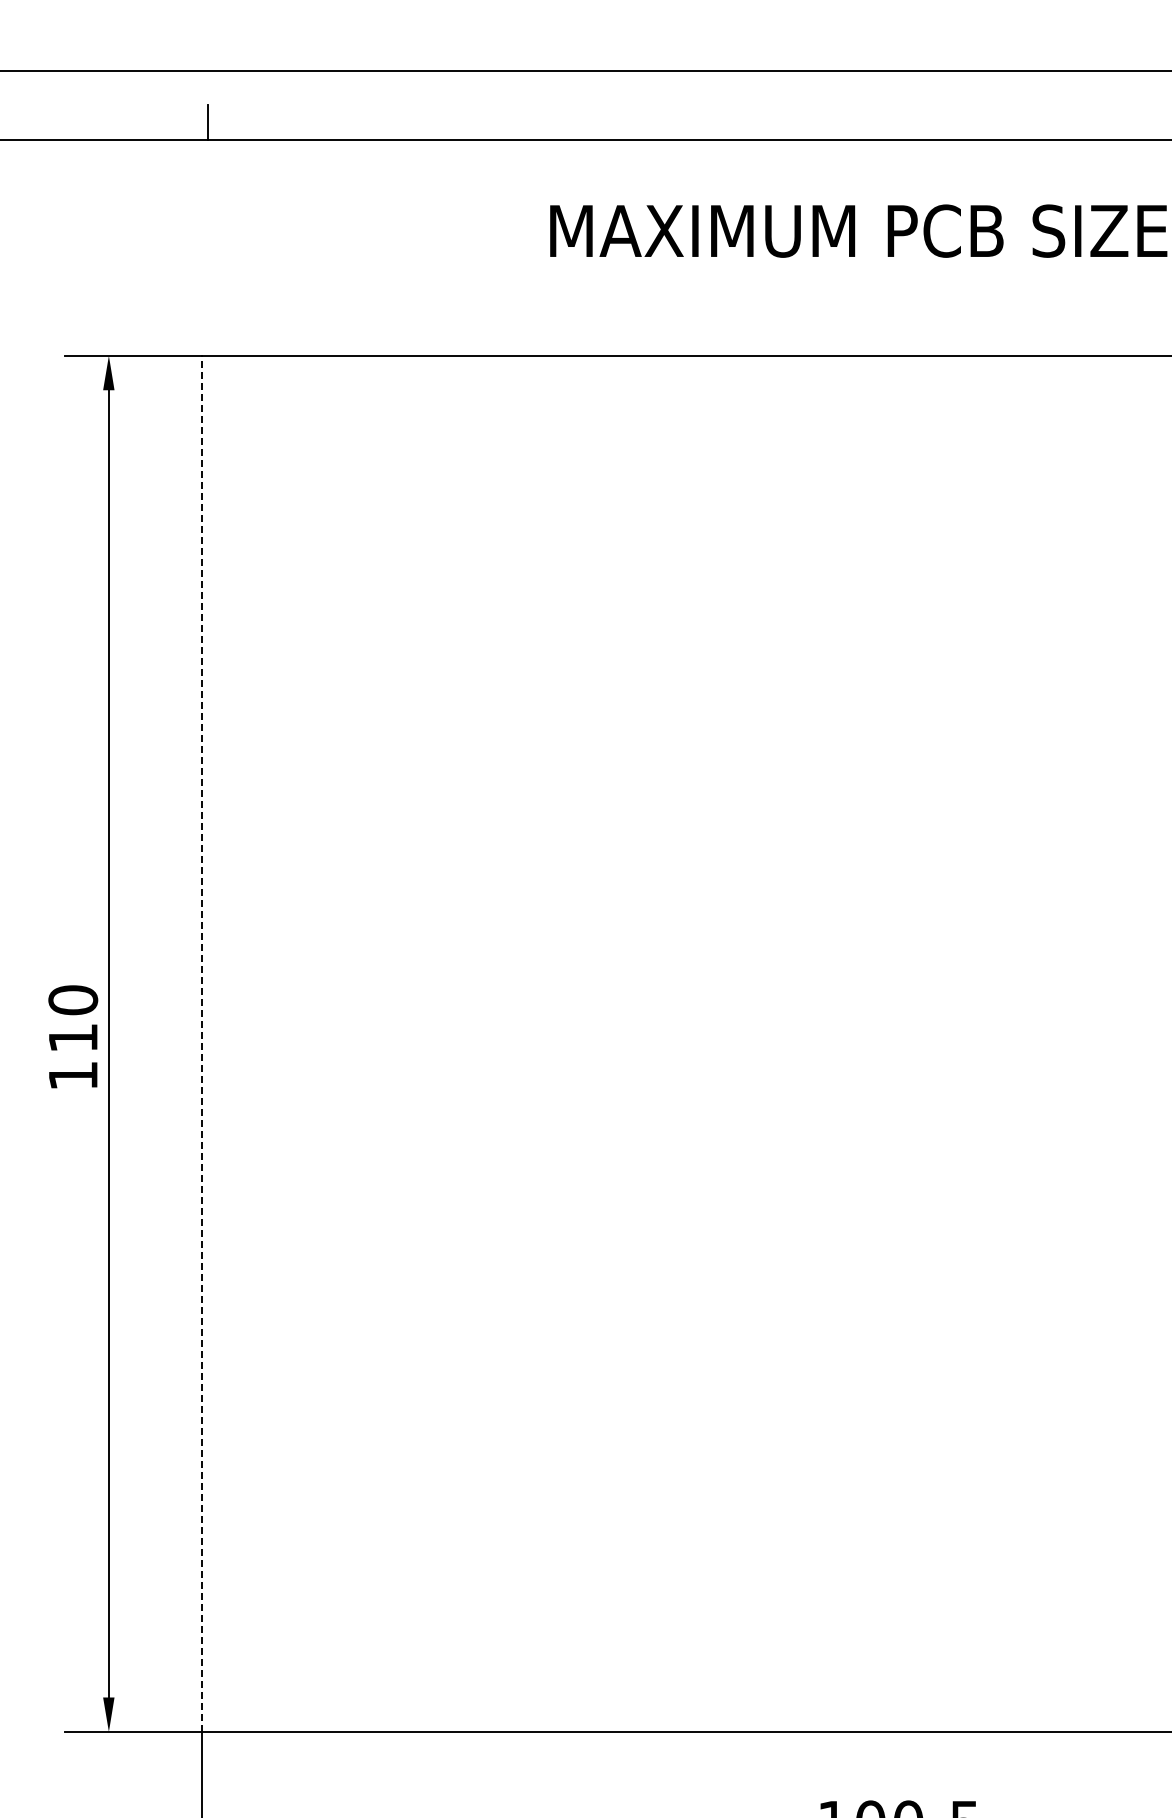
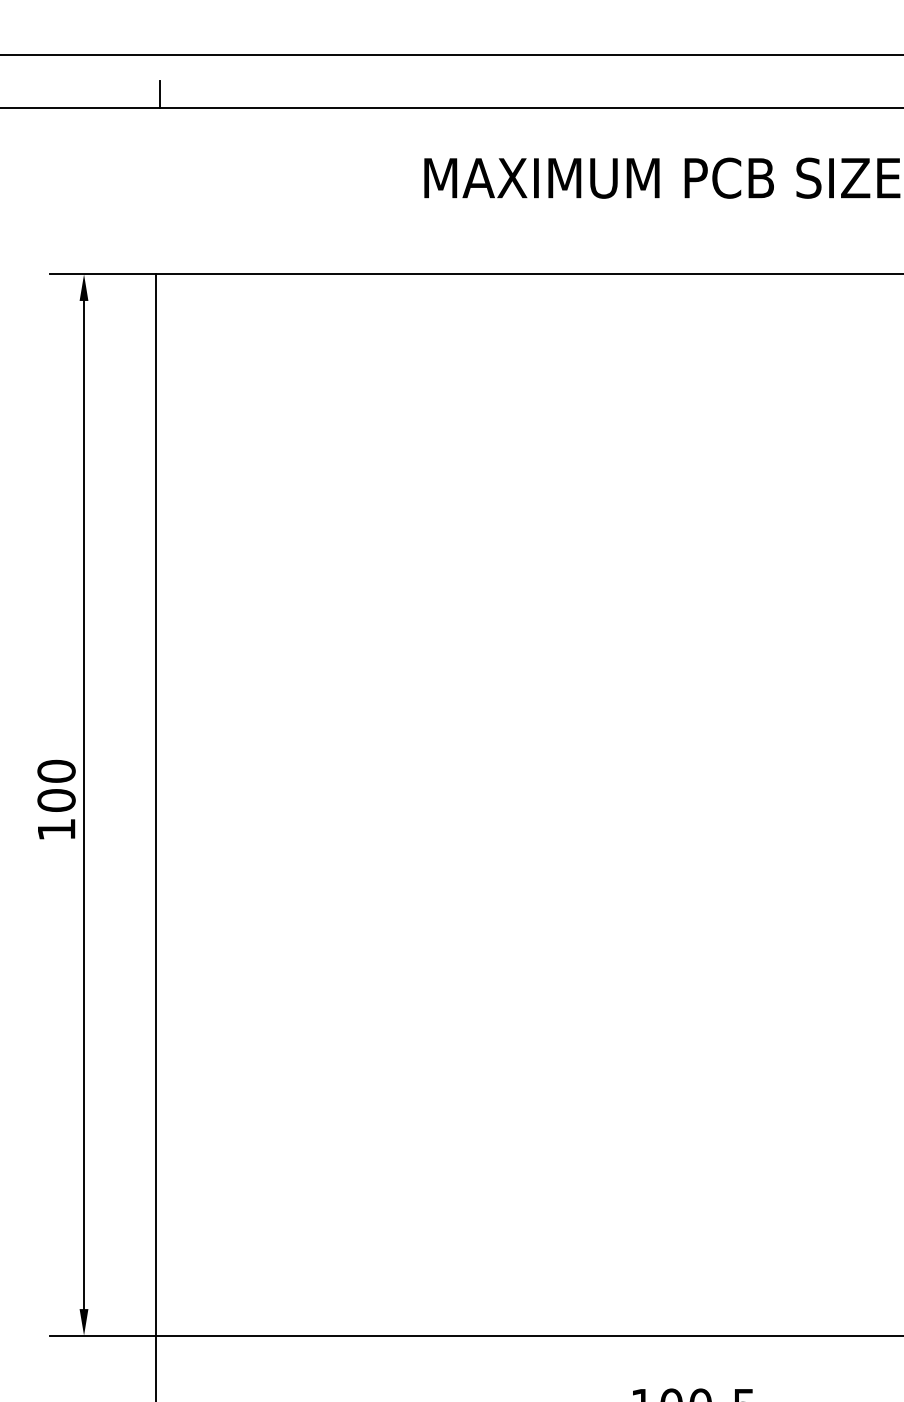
text: (73, 1037) -> (56, 800), 110 -> 100
line: (201, 1043) -> (155, 804), dashed -> solid

